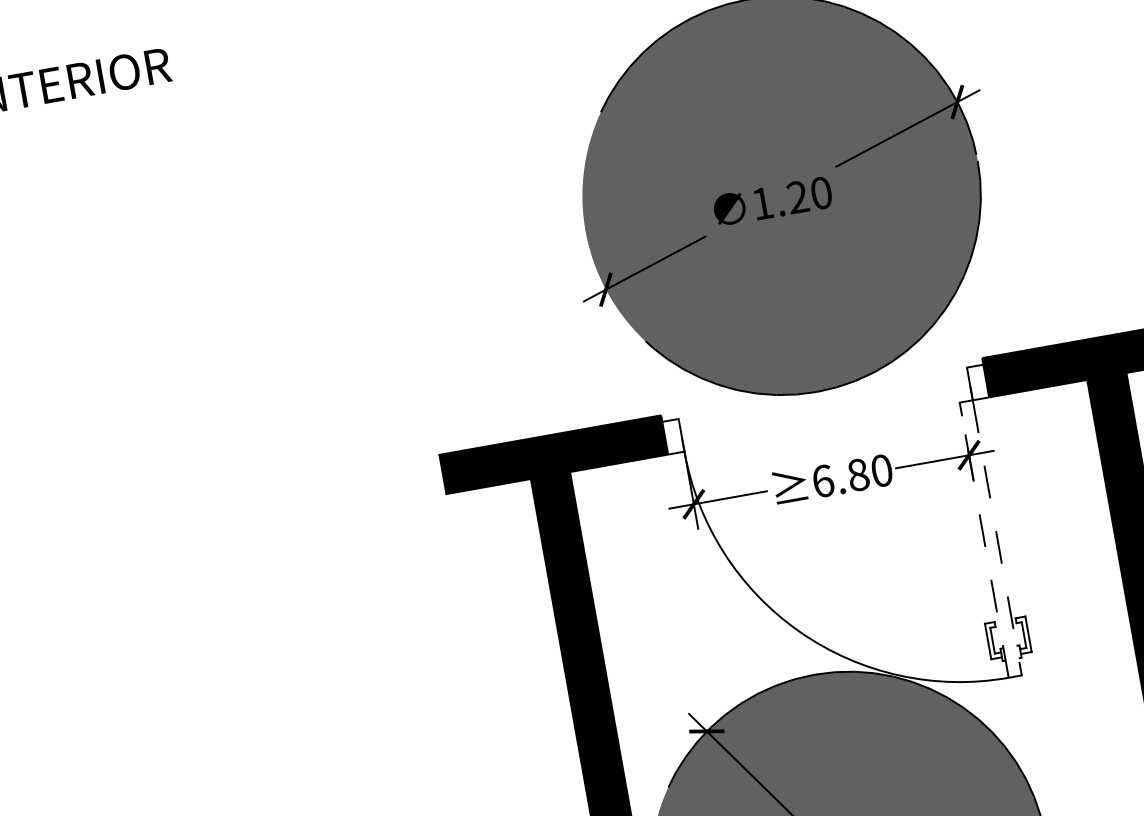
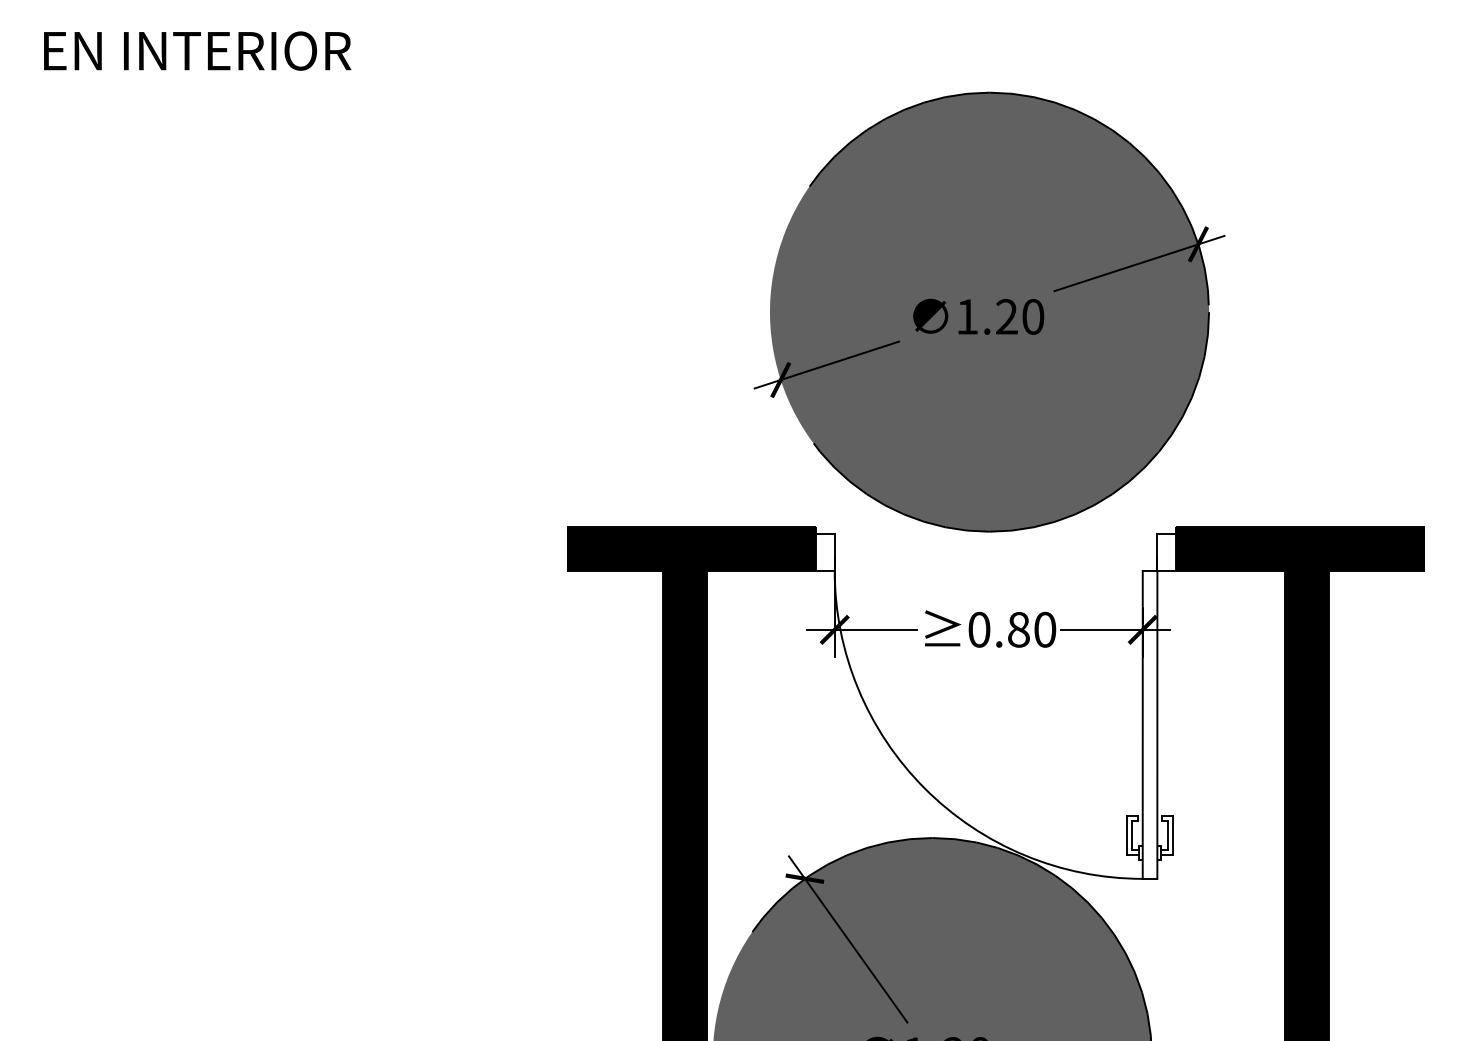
text: (823, 480) -> (979, 629), 6.80 -> 0.80
line: (997, 537) -> (1157, 724), dashed -> solid
line: (983, 539) -> (1142, 724), dashed -> solid

